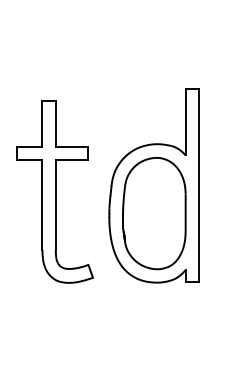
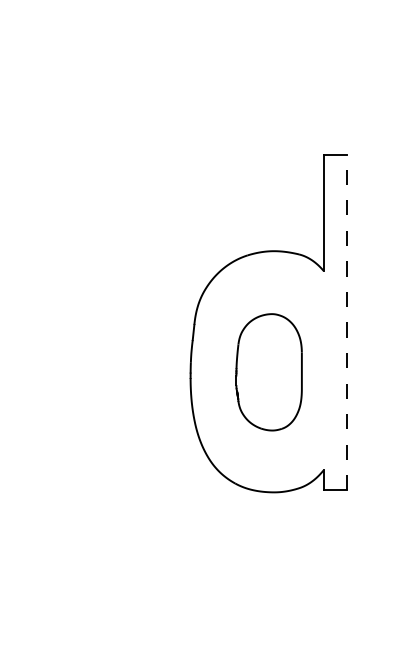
line: (199, 184) -> (347, 321), solid -> dashed
part: (54, 191) -> (95, 333), removed
part: (154, 213) -> (269, 371), size x0.6

